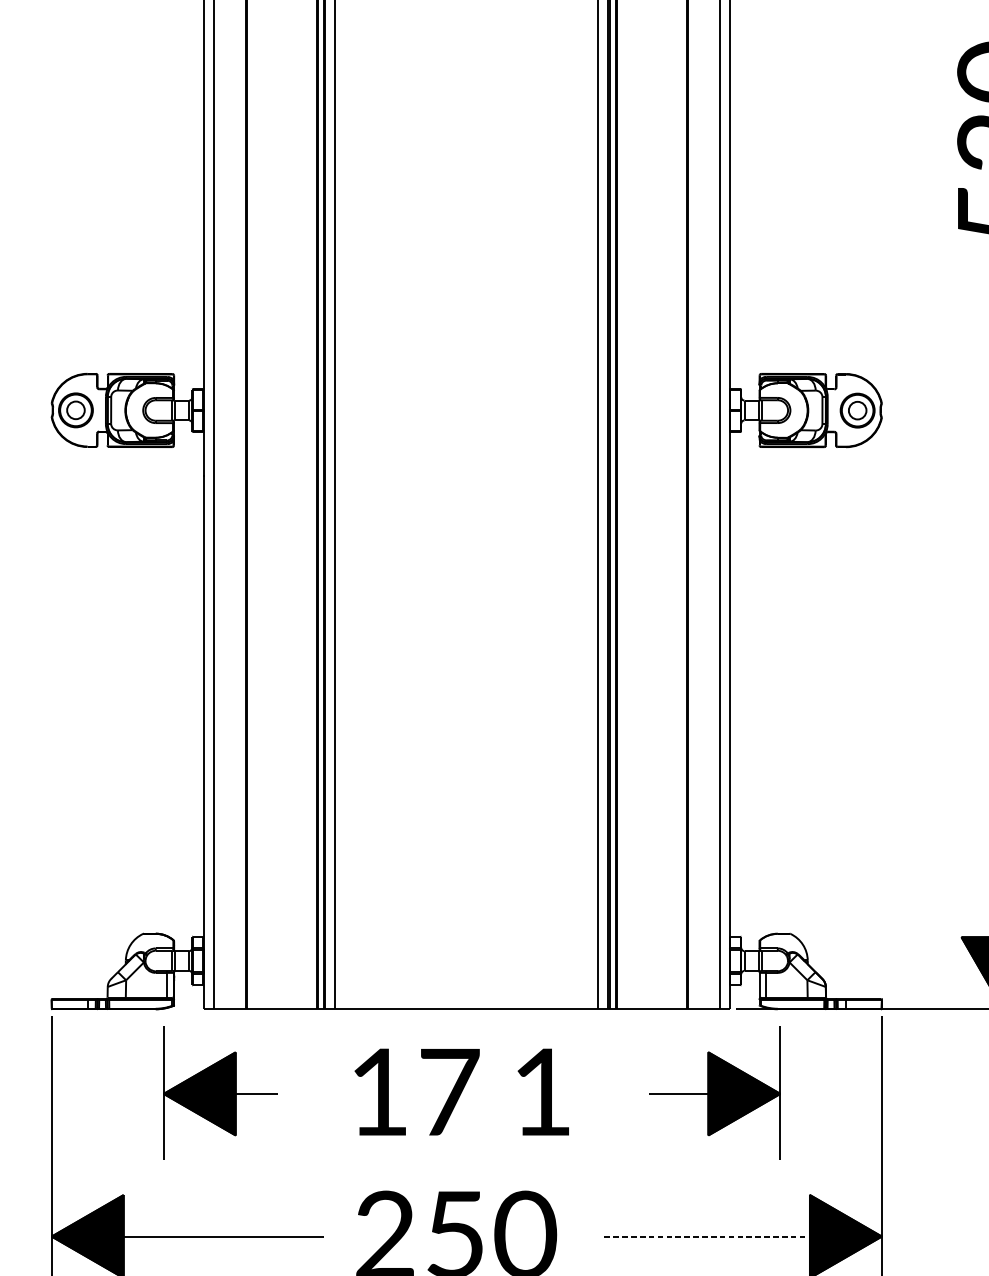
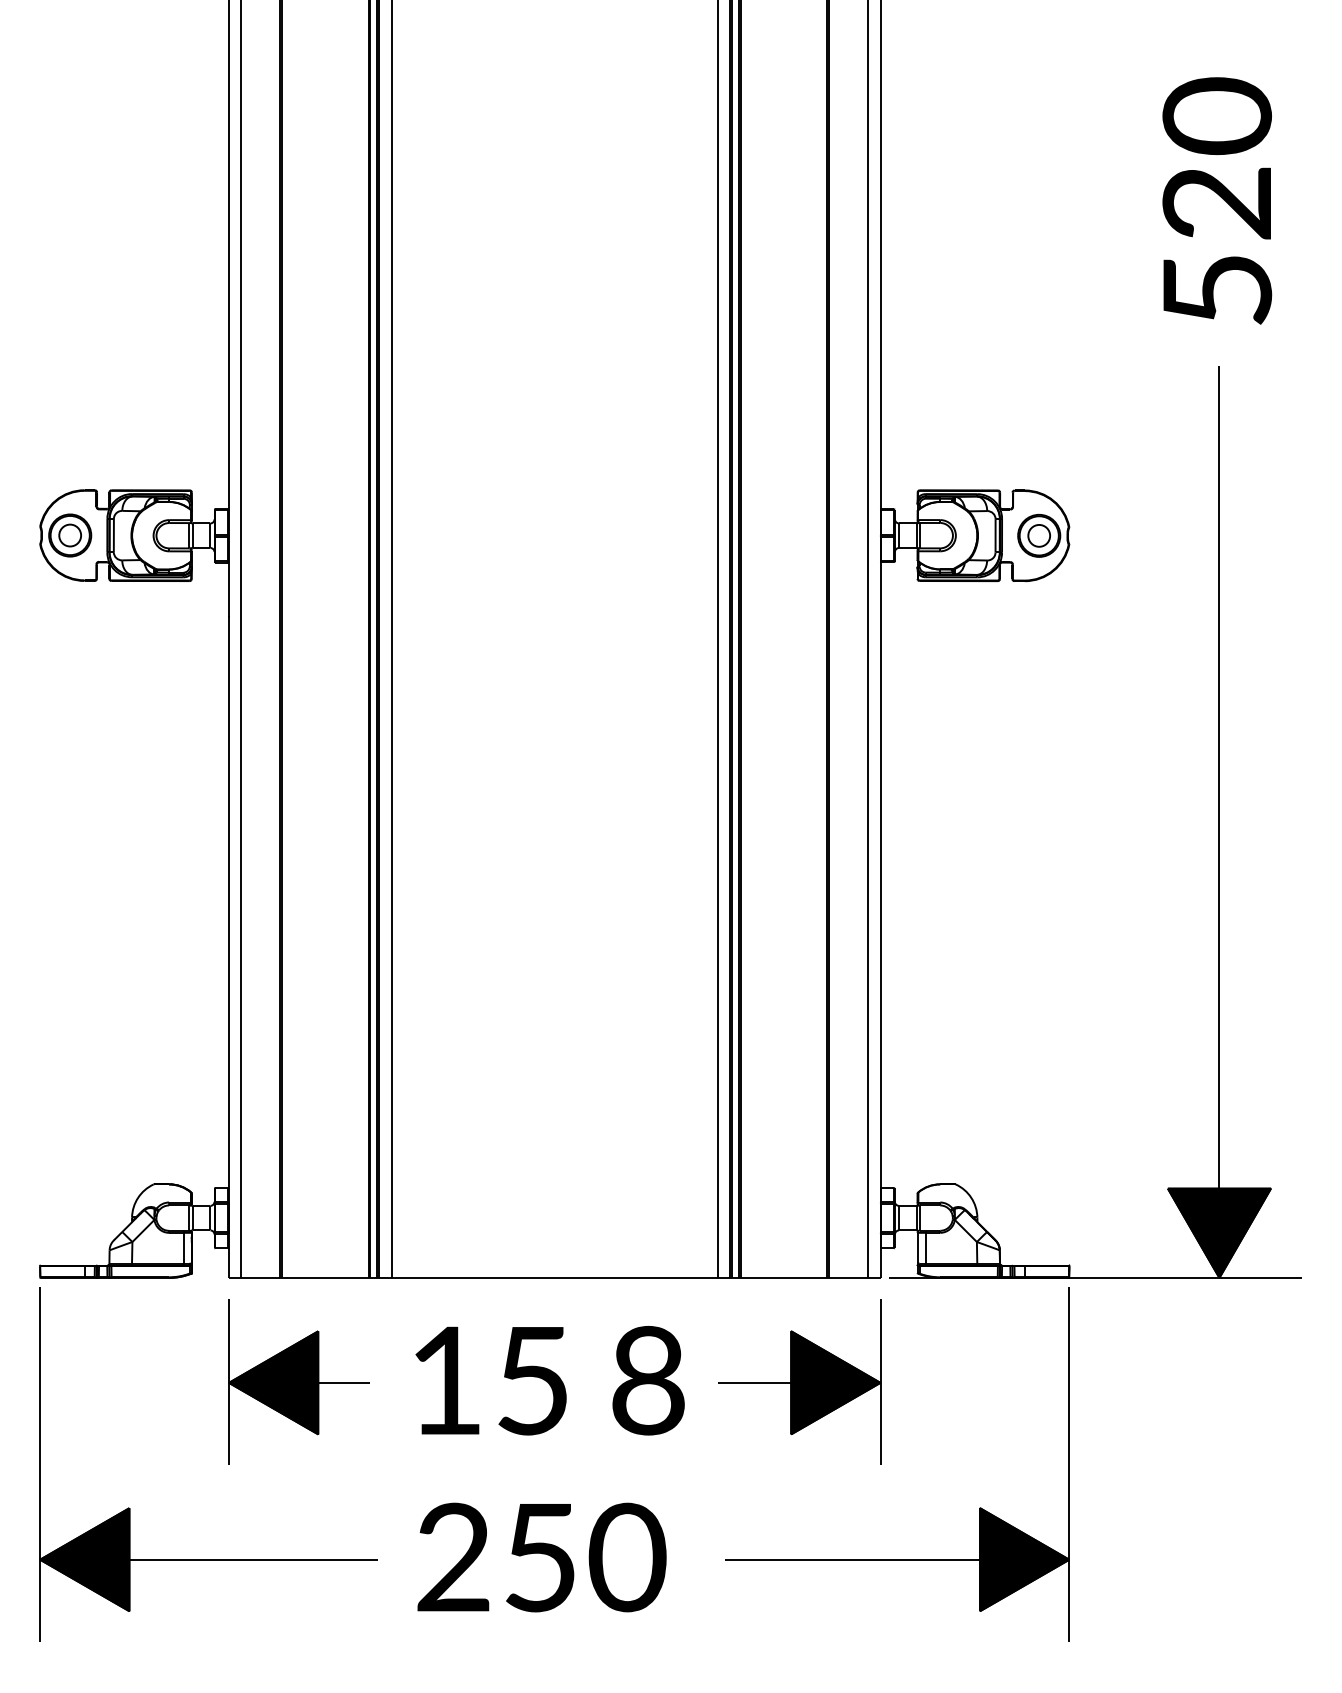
part: (219, 1092) -> (298, 1381), moved
text: (450, 1092) -> (534, 1381), 17 -> 15
text: (542, 1092) -> (648, 1380), 1 -> 8
part: (715, 1092) -> (799, 1381), moved
line: (707, 1236) -> (853, 1559), dashed -> solid

